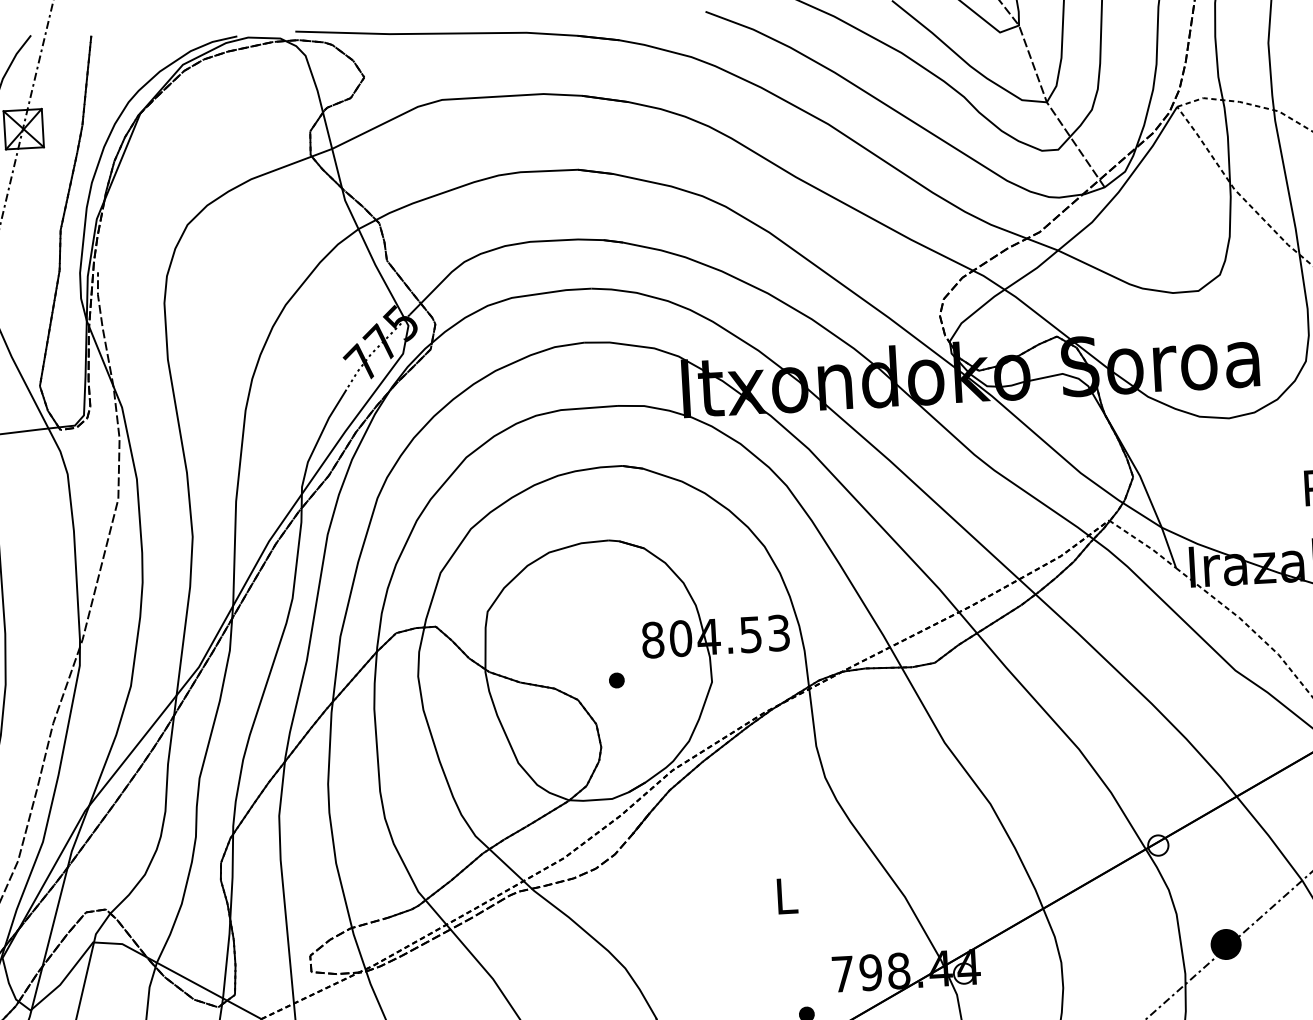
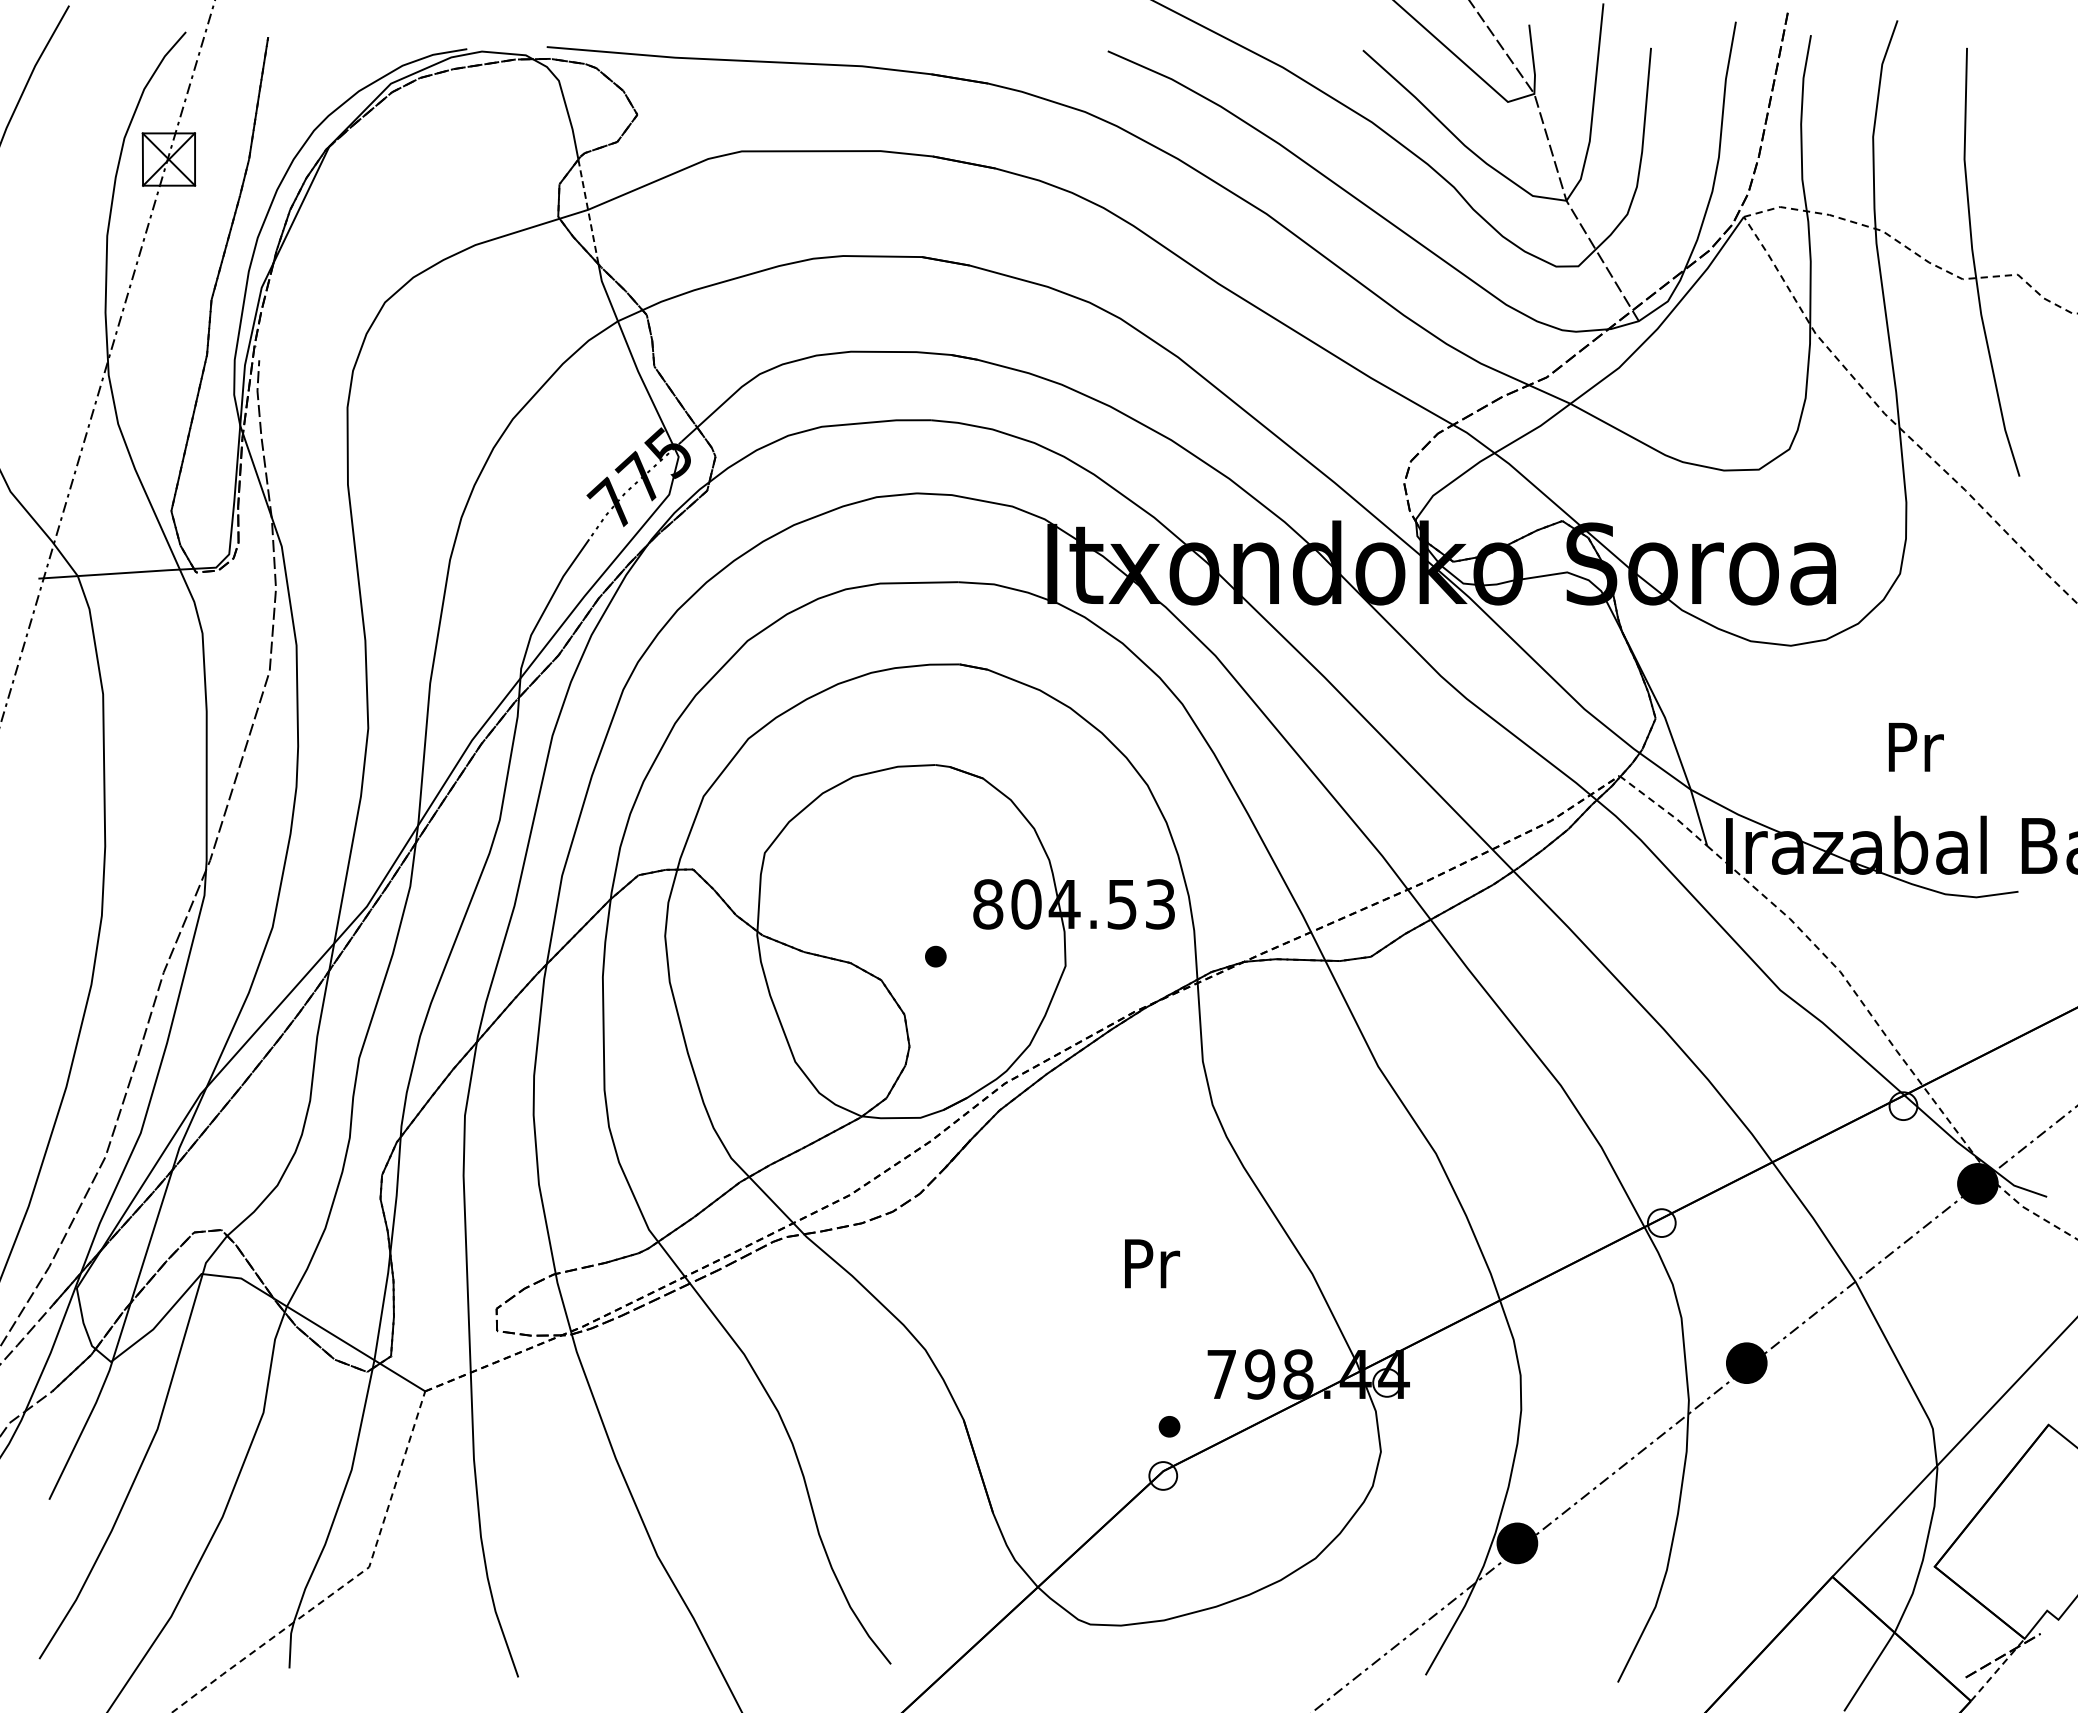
line: (332, 150) -> (588, 212), solid -> dashed
text: (787, 895) -> (1152, 1263), L -> Pr

